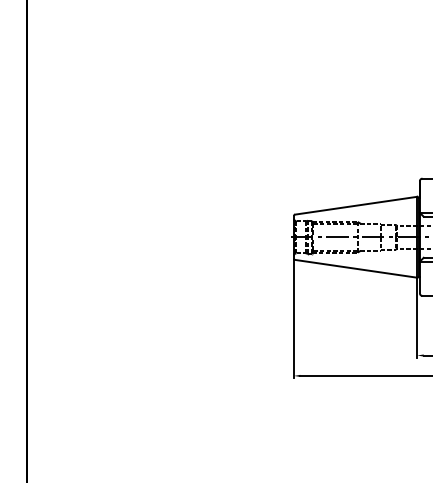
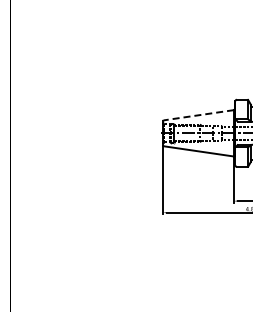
line: (355, 206) -> (198, 115), solid -> dashed

